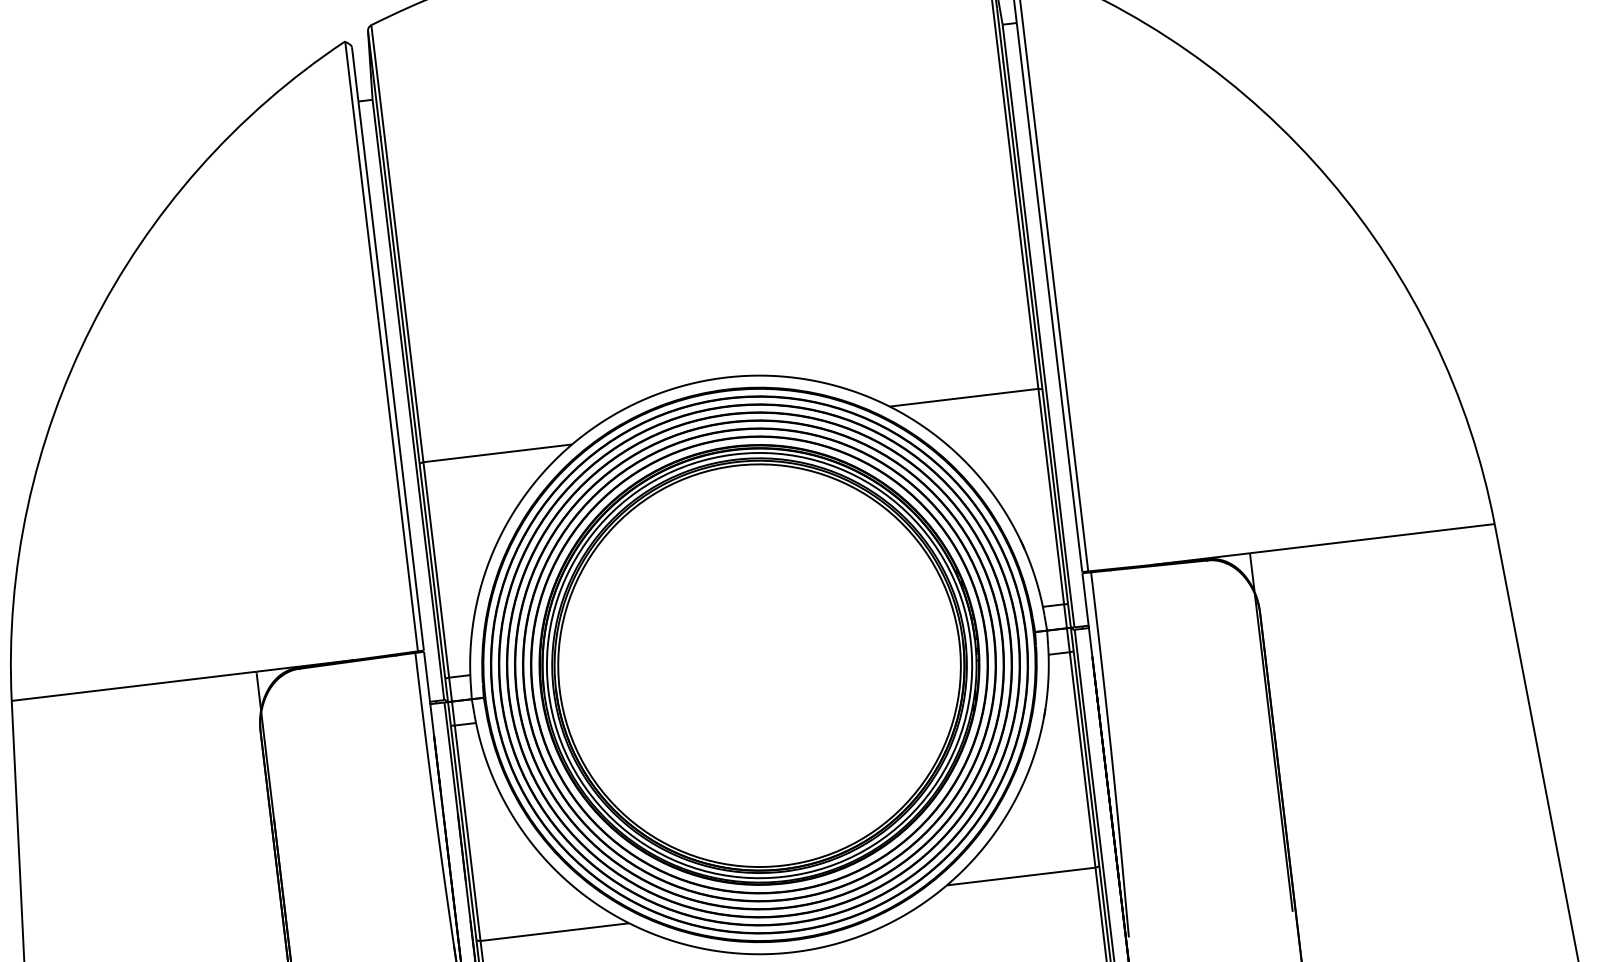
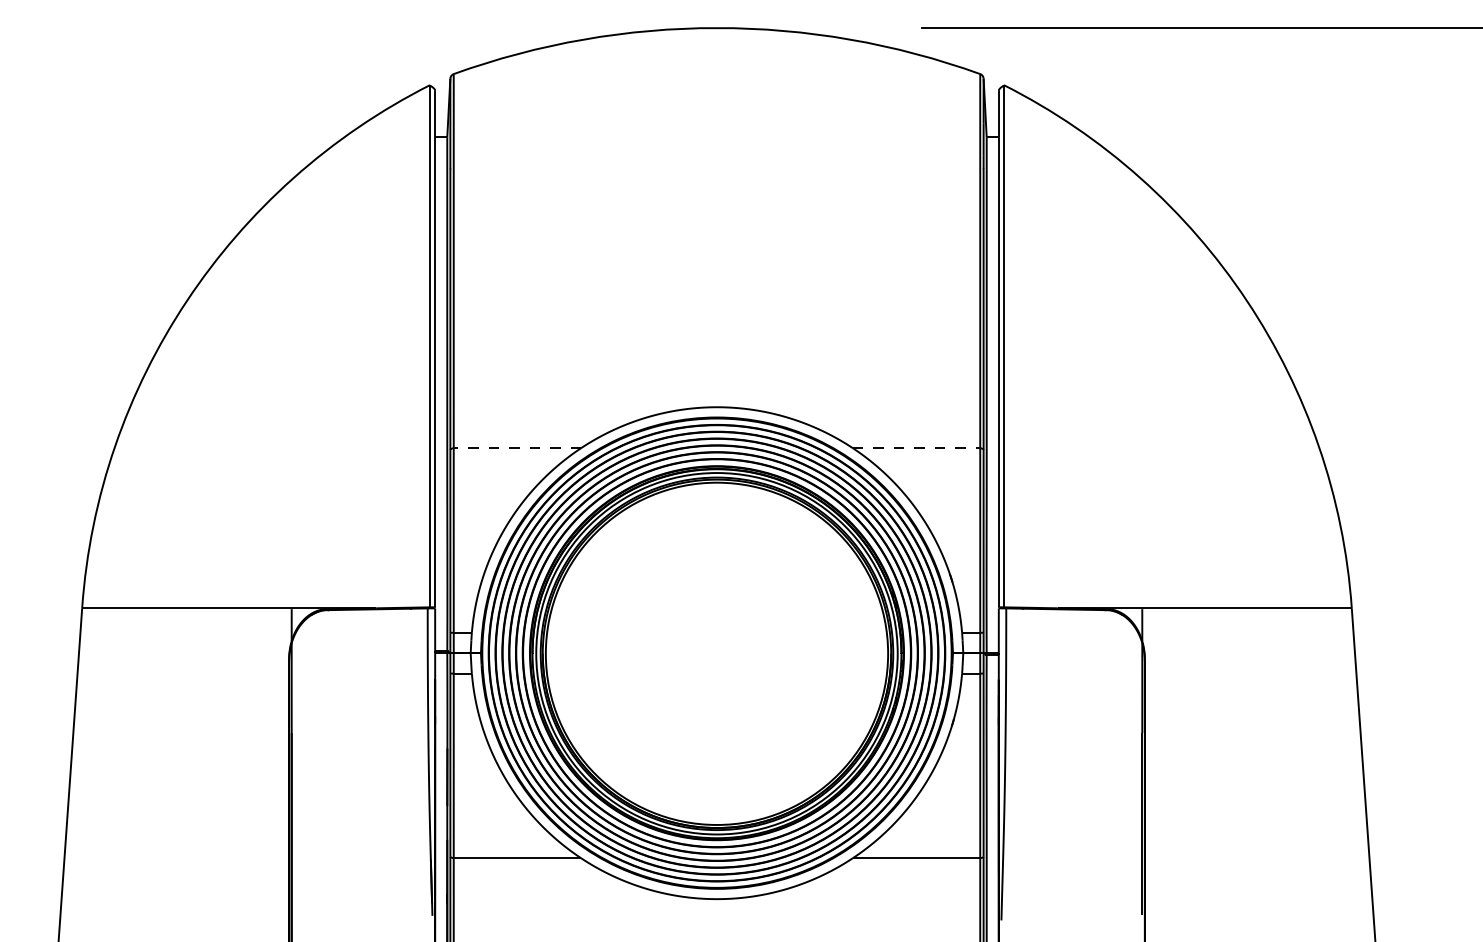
line: (963, 398) -> (916, 448), solid -> dashed
line: (497, 453) -> (517, 448), solid -> dashed

